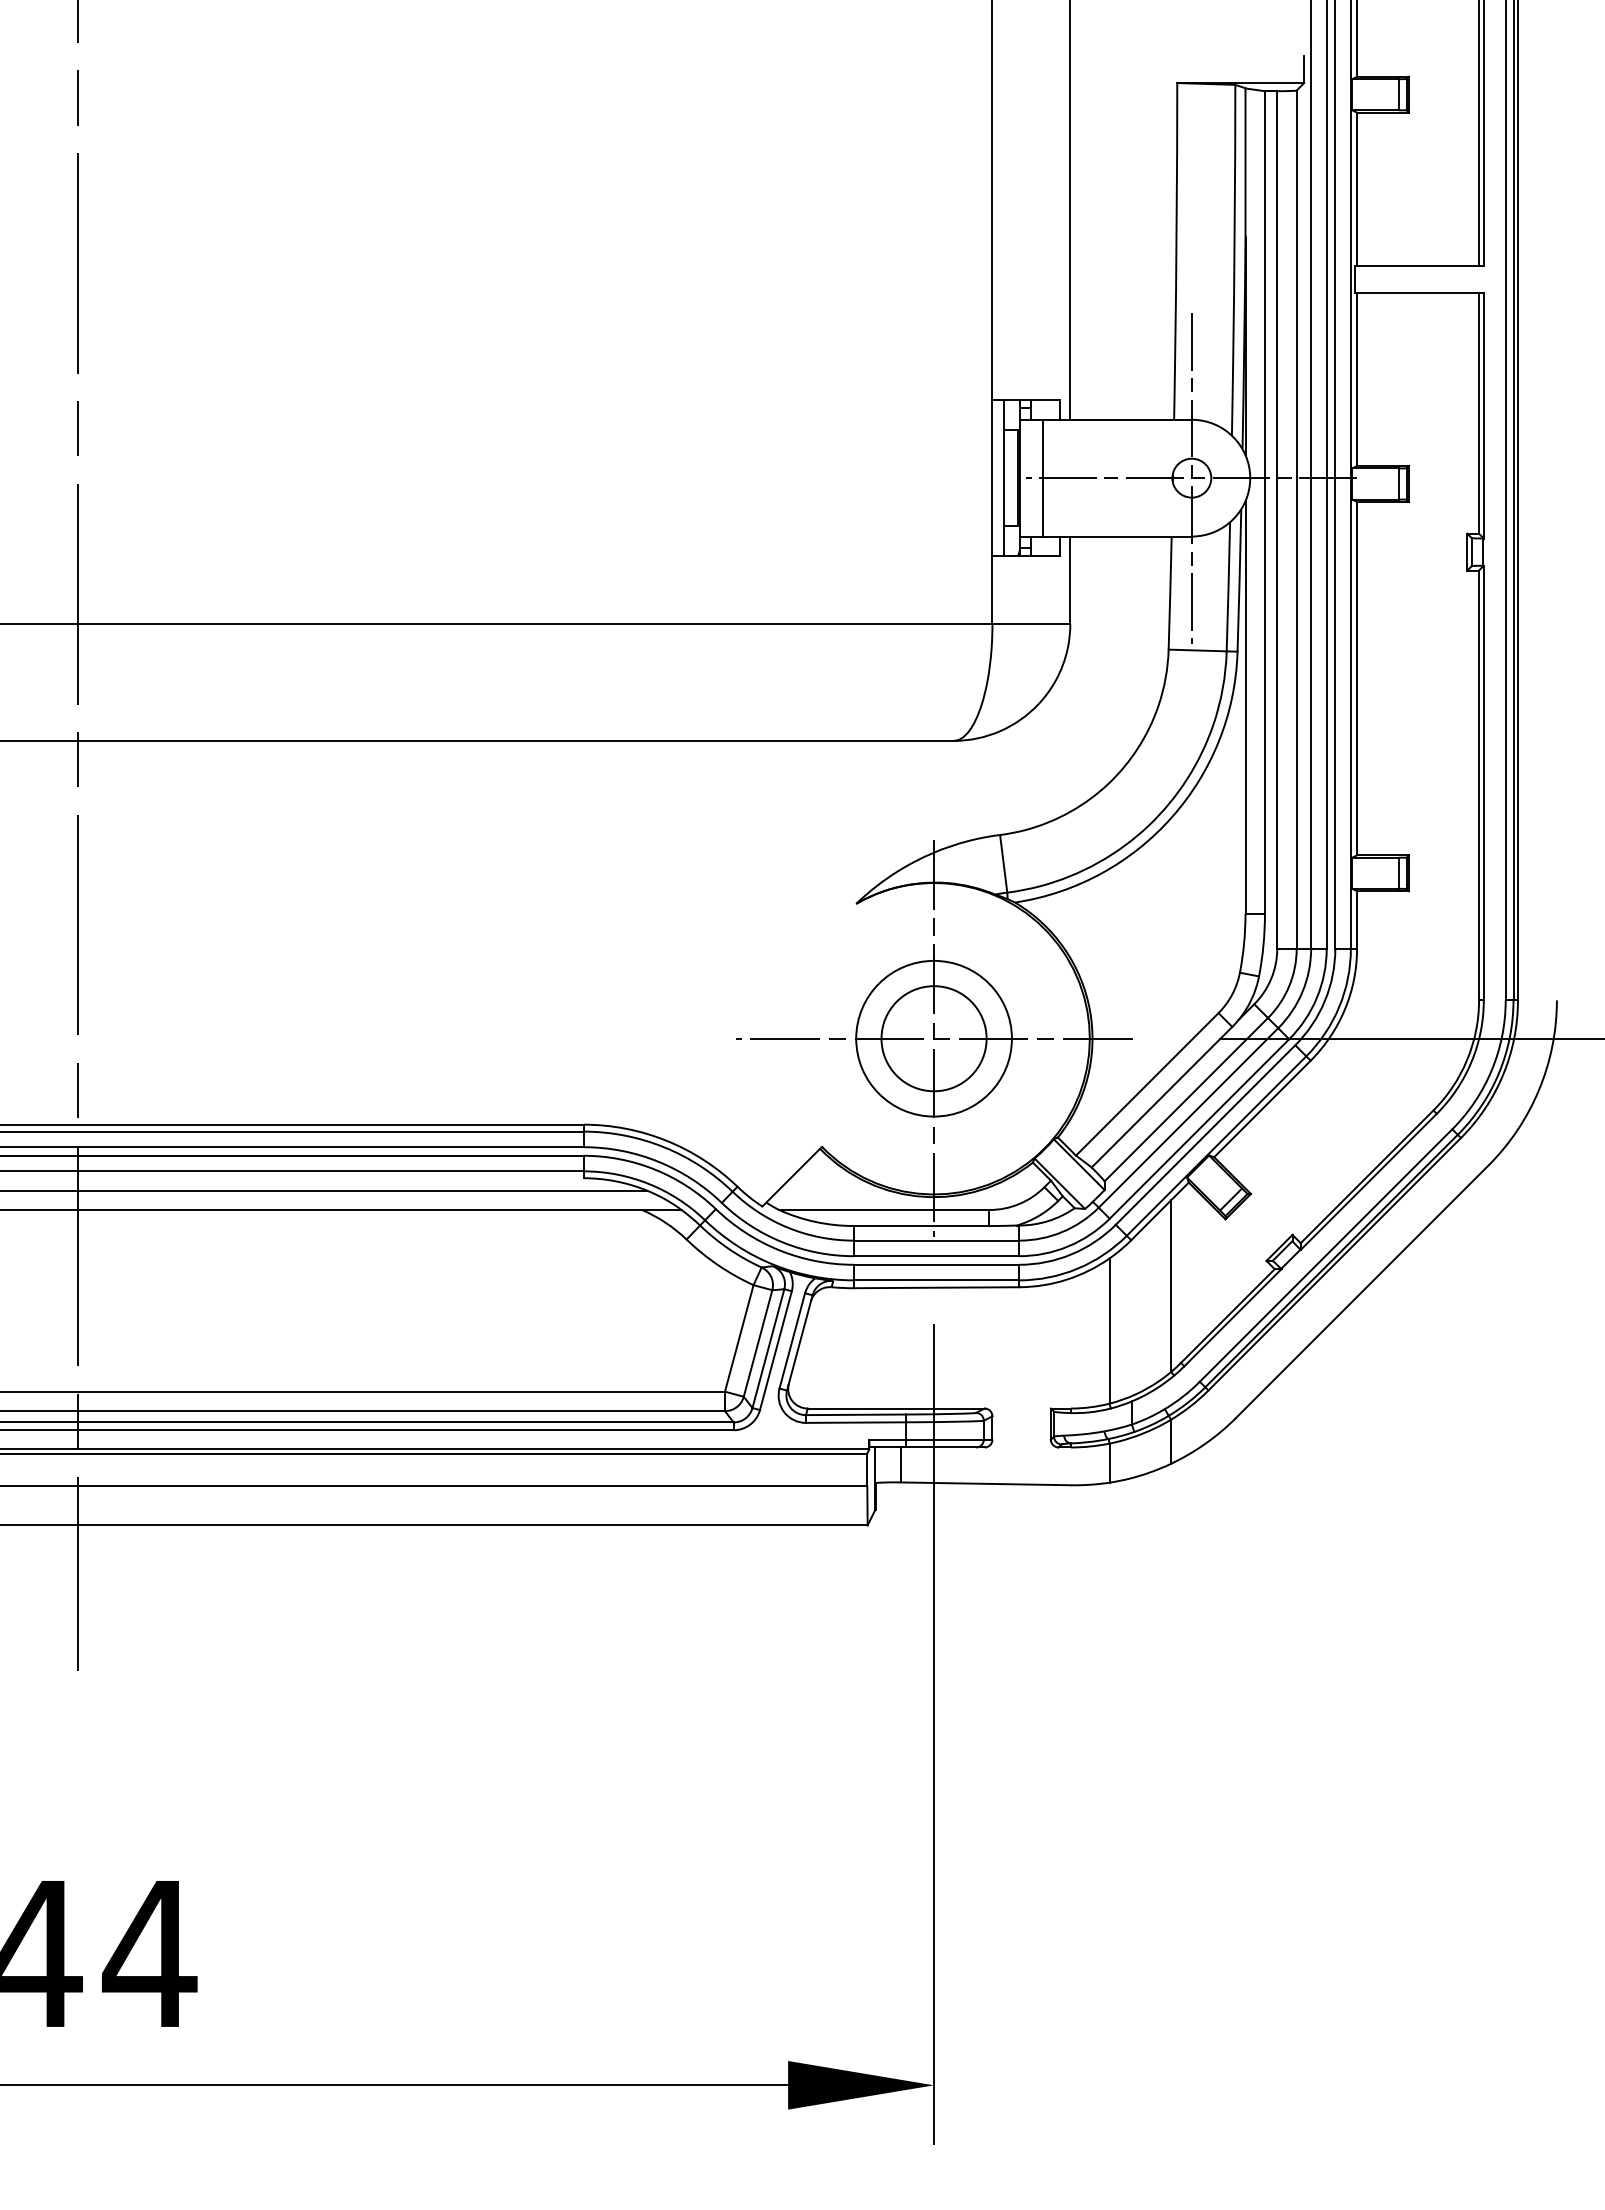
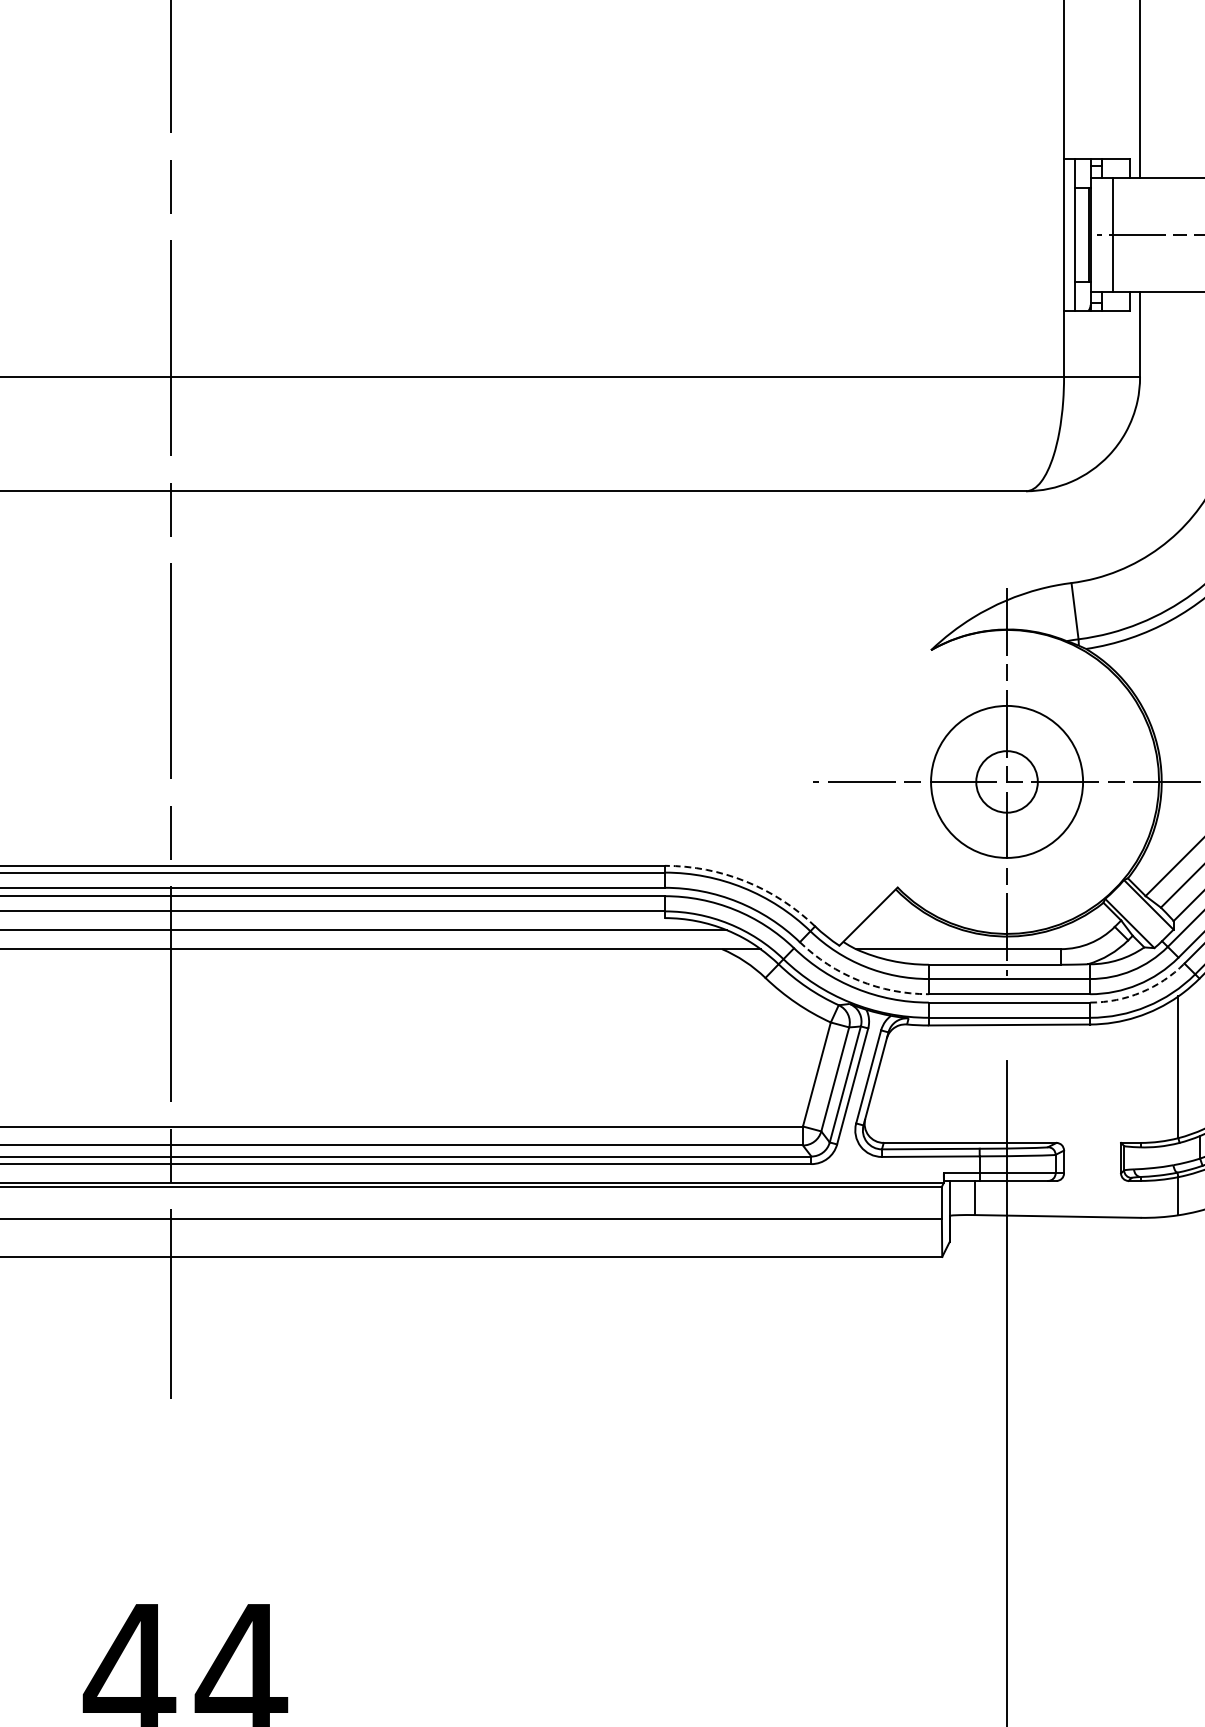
circle: (933, 1038) -> (1006, 781), size x0.6
arc: (666, 1140) -> (745, 881), solid -> dashed
arc: (782, 1242) -> (859, 980), solid -> dashed
arc: (1071, 1254) -> (1141, 992), solid -> dashed

